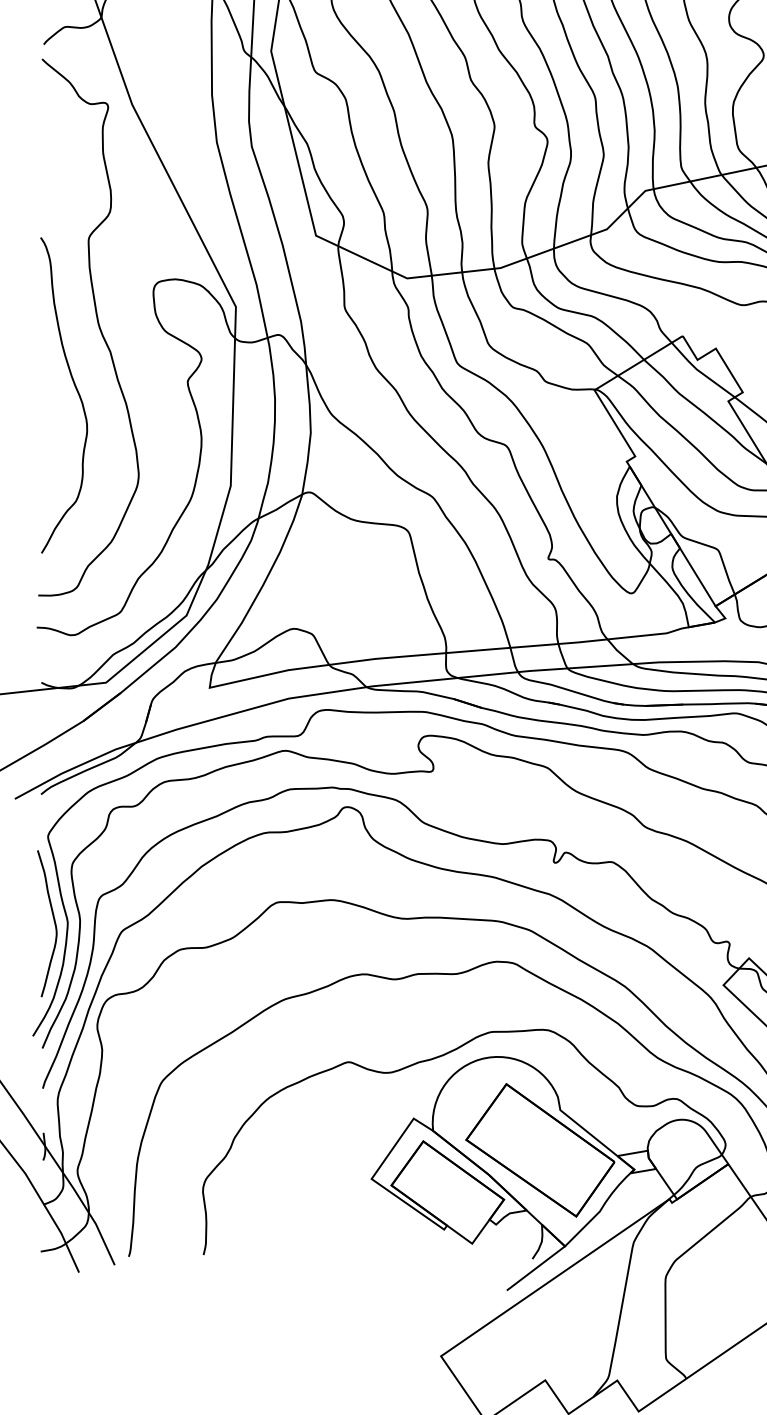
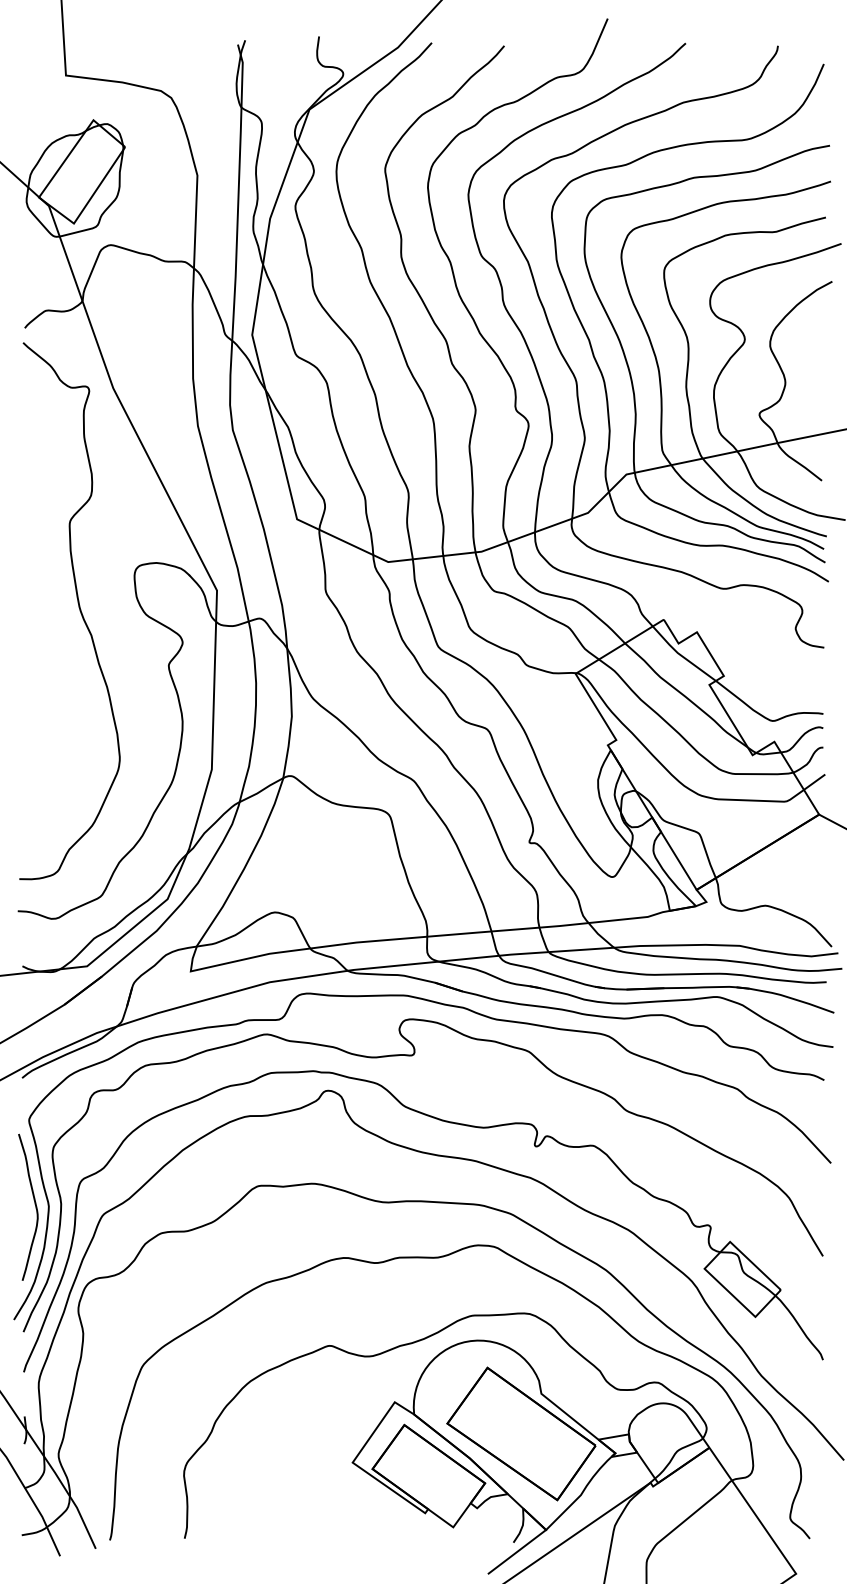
curve: (75, 388) -> (56, 672), removed

